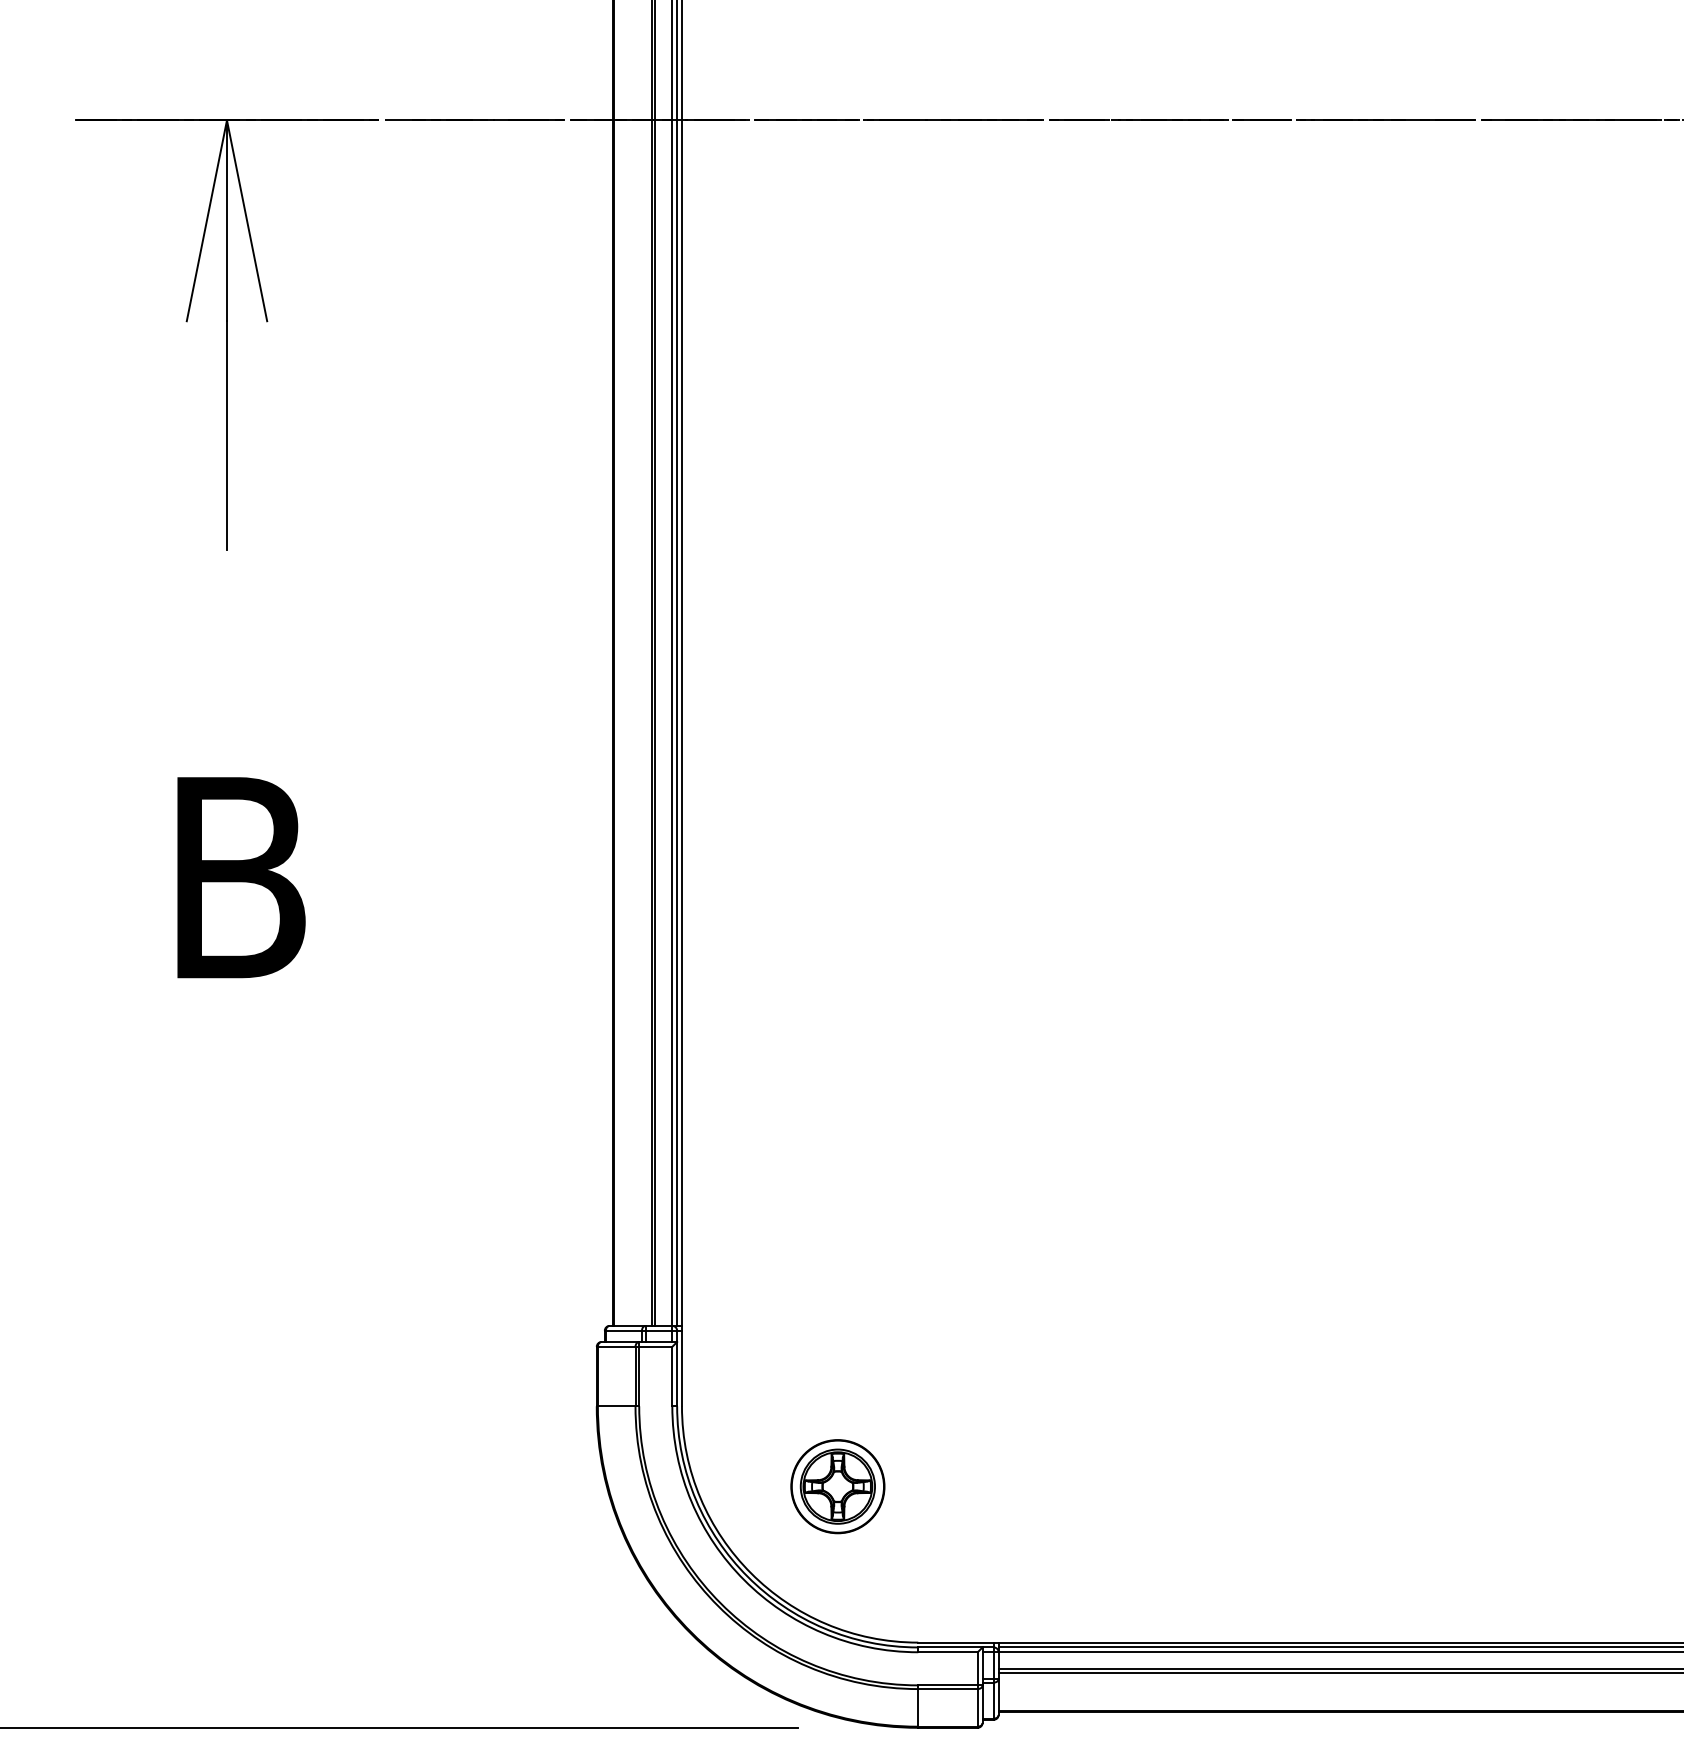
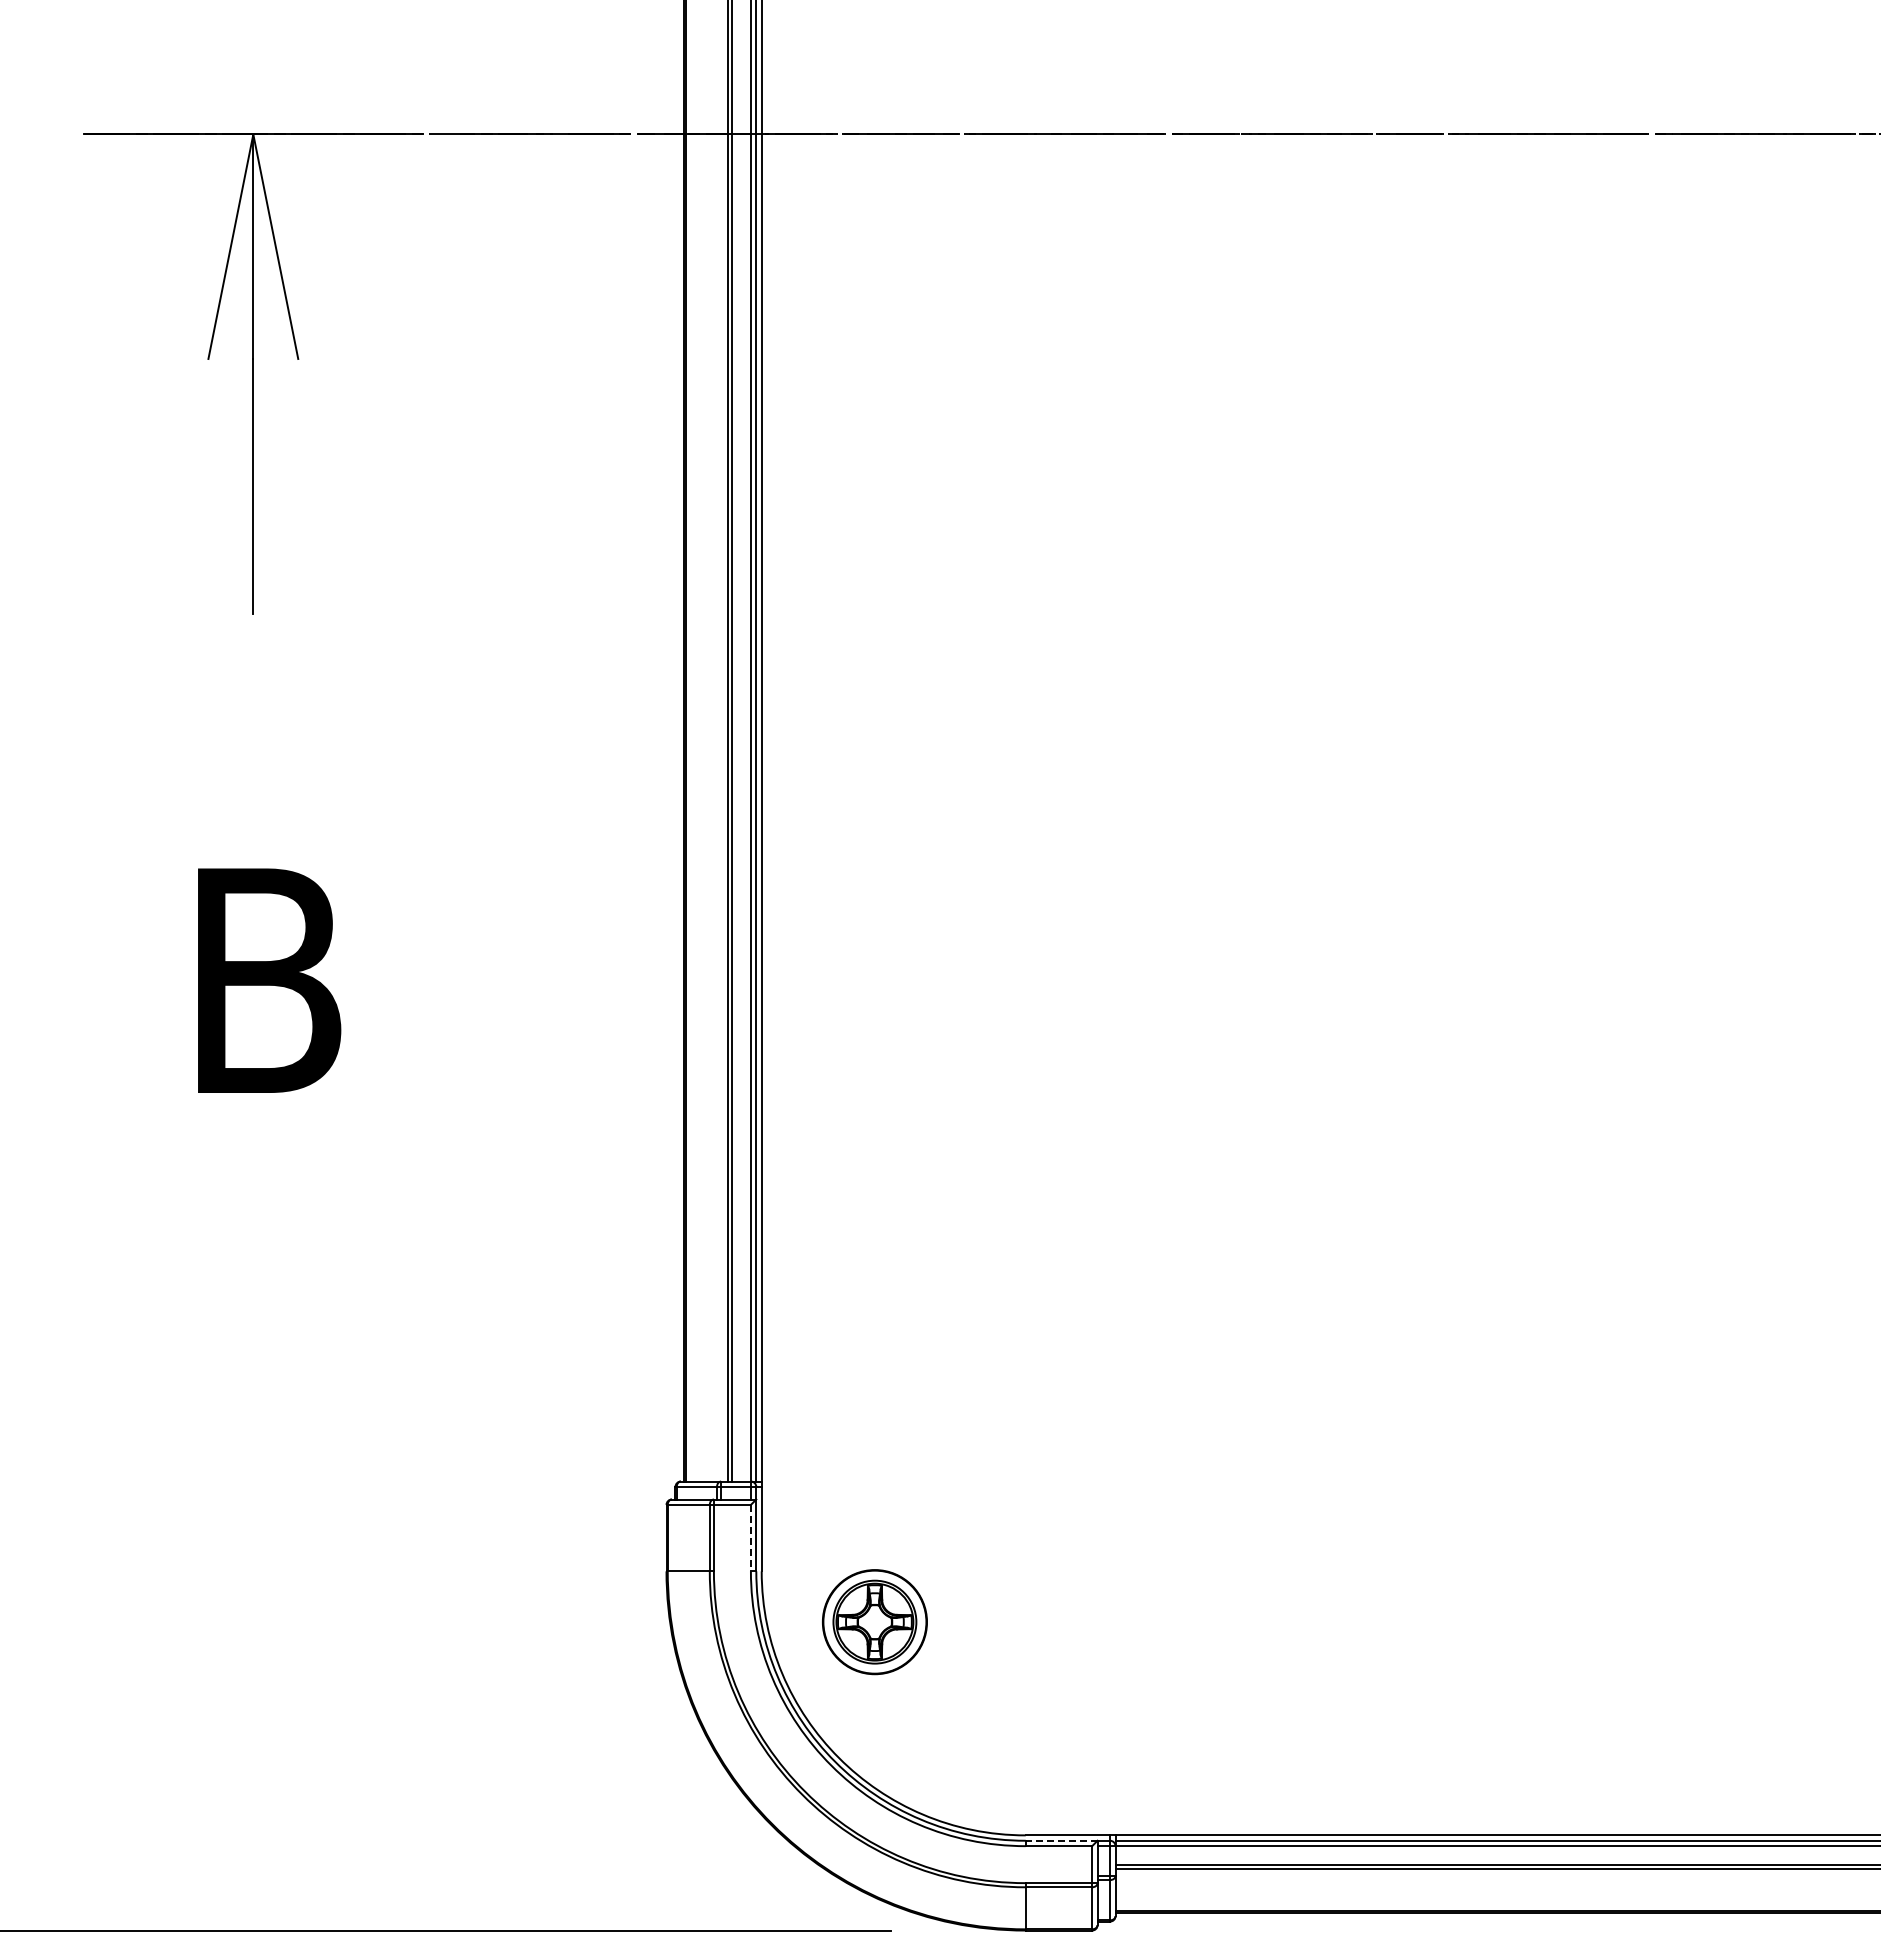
line: (671, 1376) -> (750, 1538), solid -> dashed
part: (837, 1486) -> (874, 1622), moved
line: (950, 1647) -> (1061, 1840), solid -> dashed

